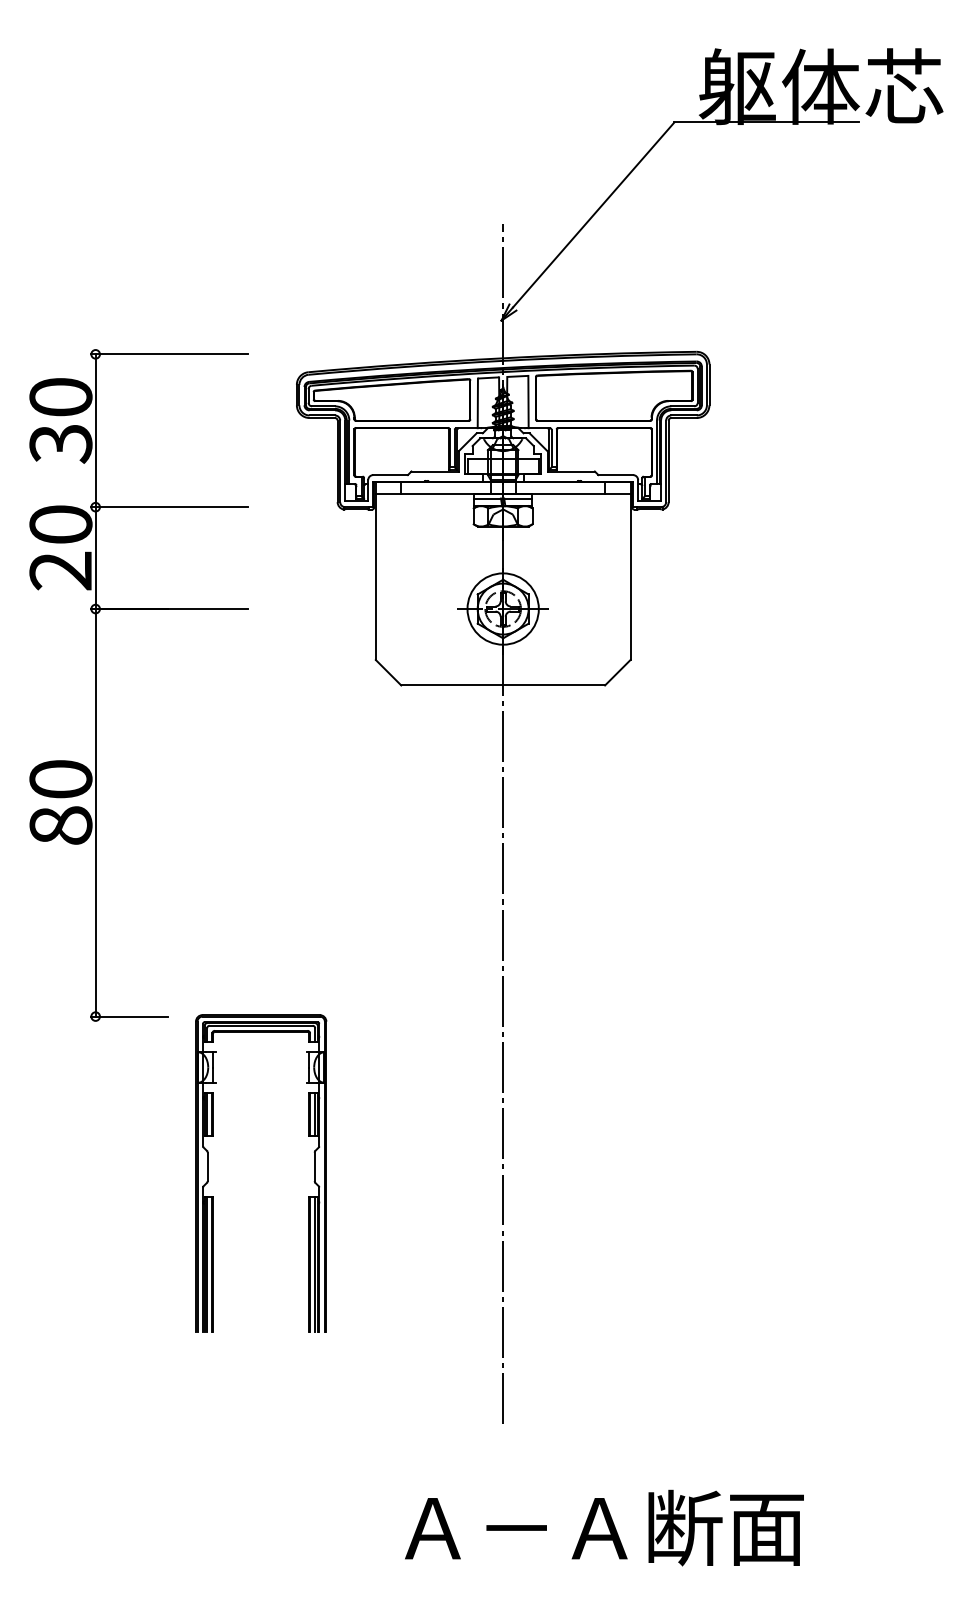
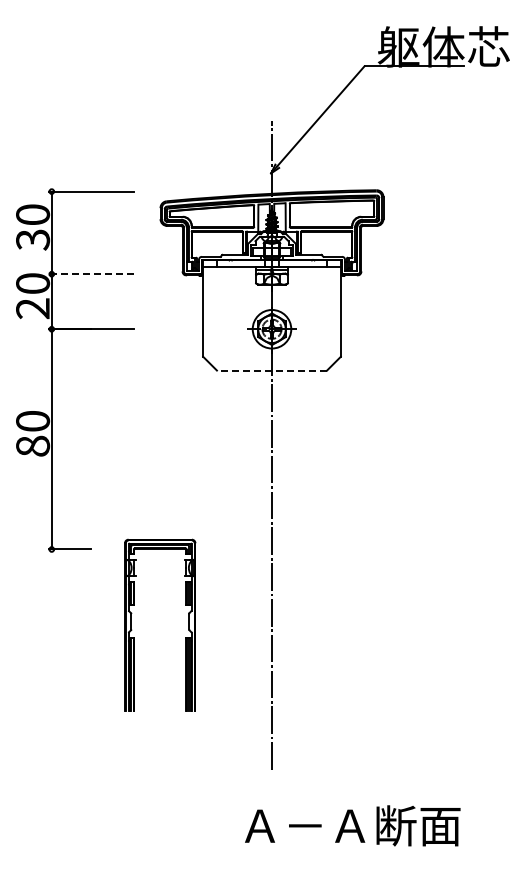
line: (169, 507) -> (91, 274), solid -> dashed
line: (502, 685) -> (271, 370), solid -> dashed
part: (313, 1172) -> (188, 624), moved
text: (604, 1527) -> (352, 825), moved

